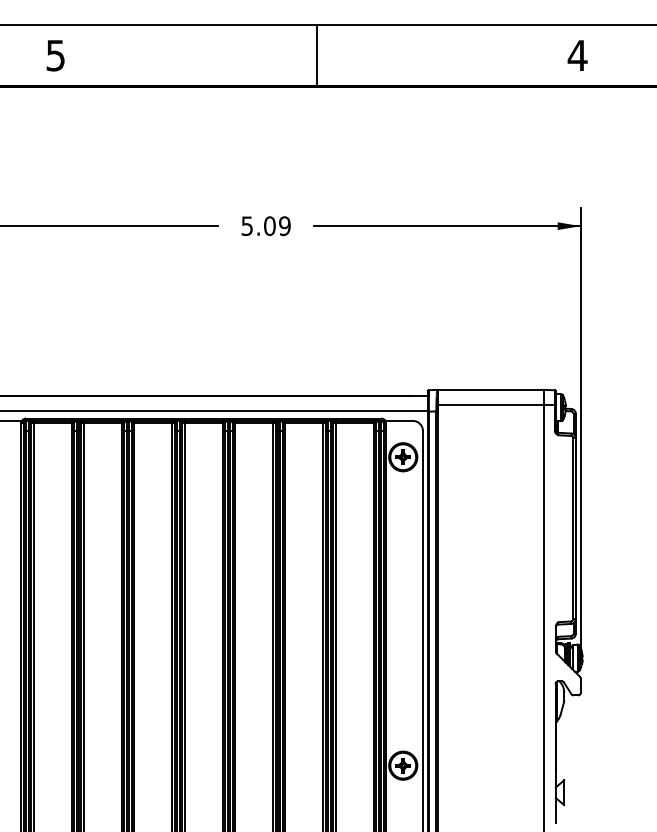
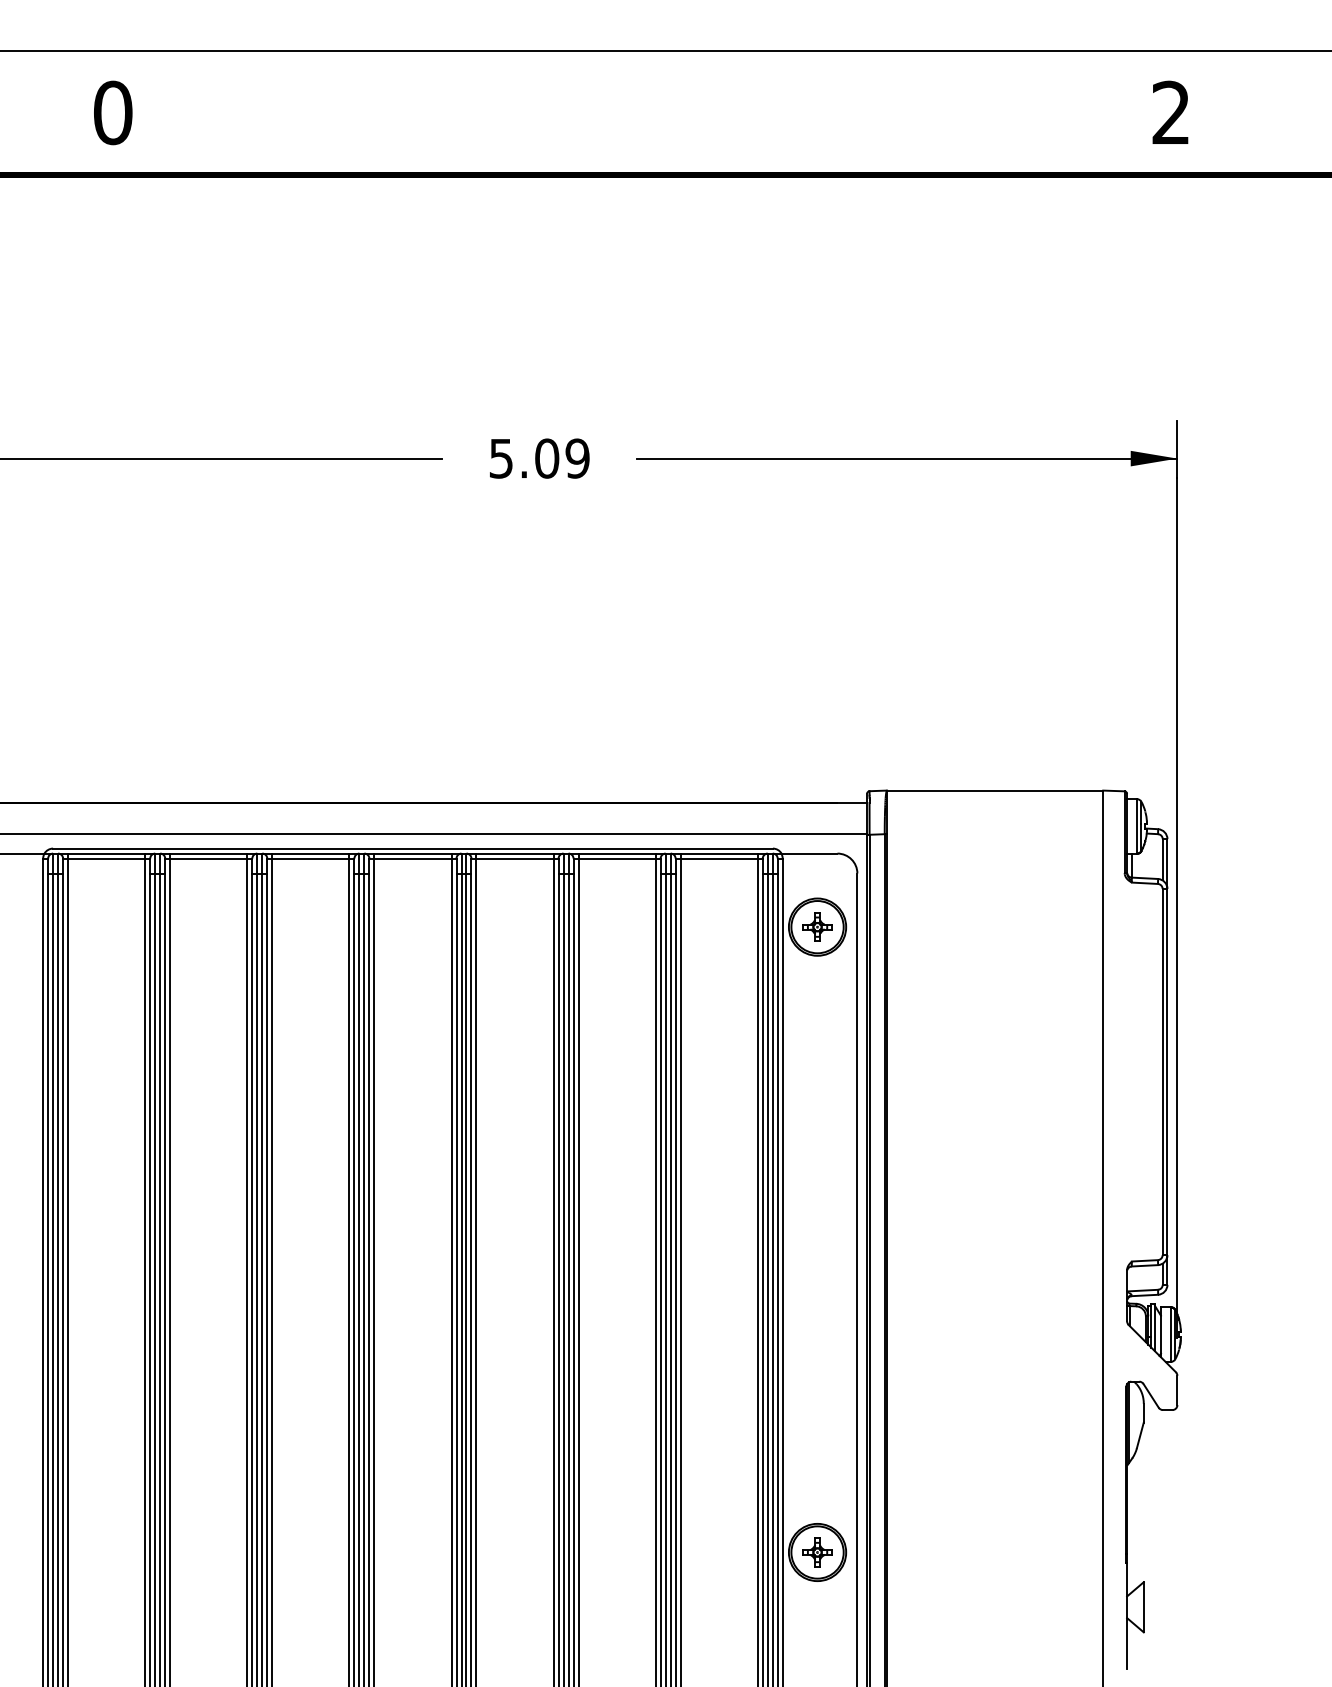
text: (577, 54) -> (1170, 110), 4 -> 2
text: (55, 55) -> (112, 112), 5 -> 0
line: (316, 55) -> (641, 112), removed
line: (496, 405) -> (1006, 822), removed

